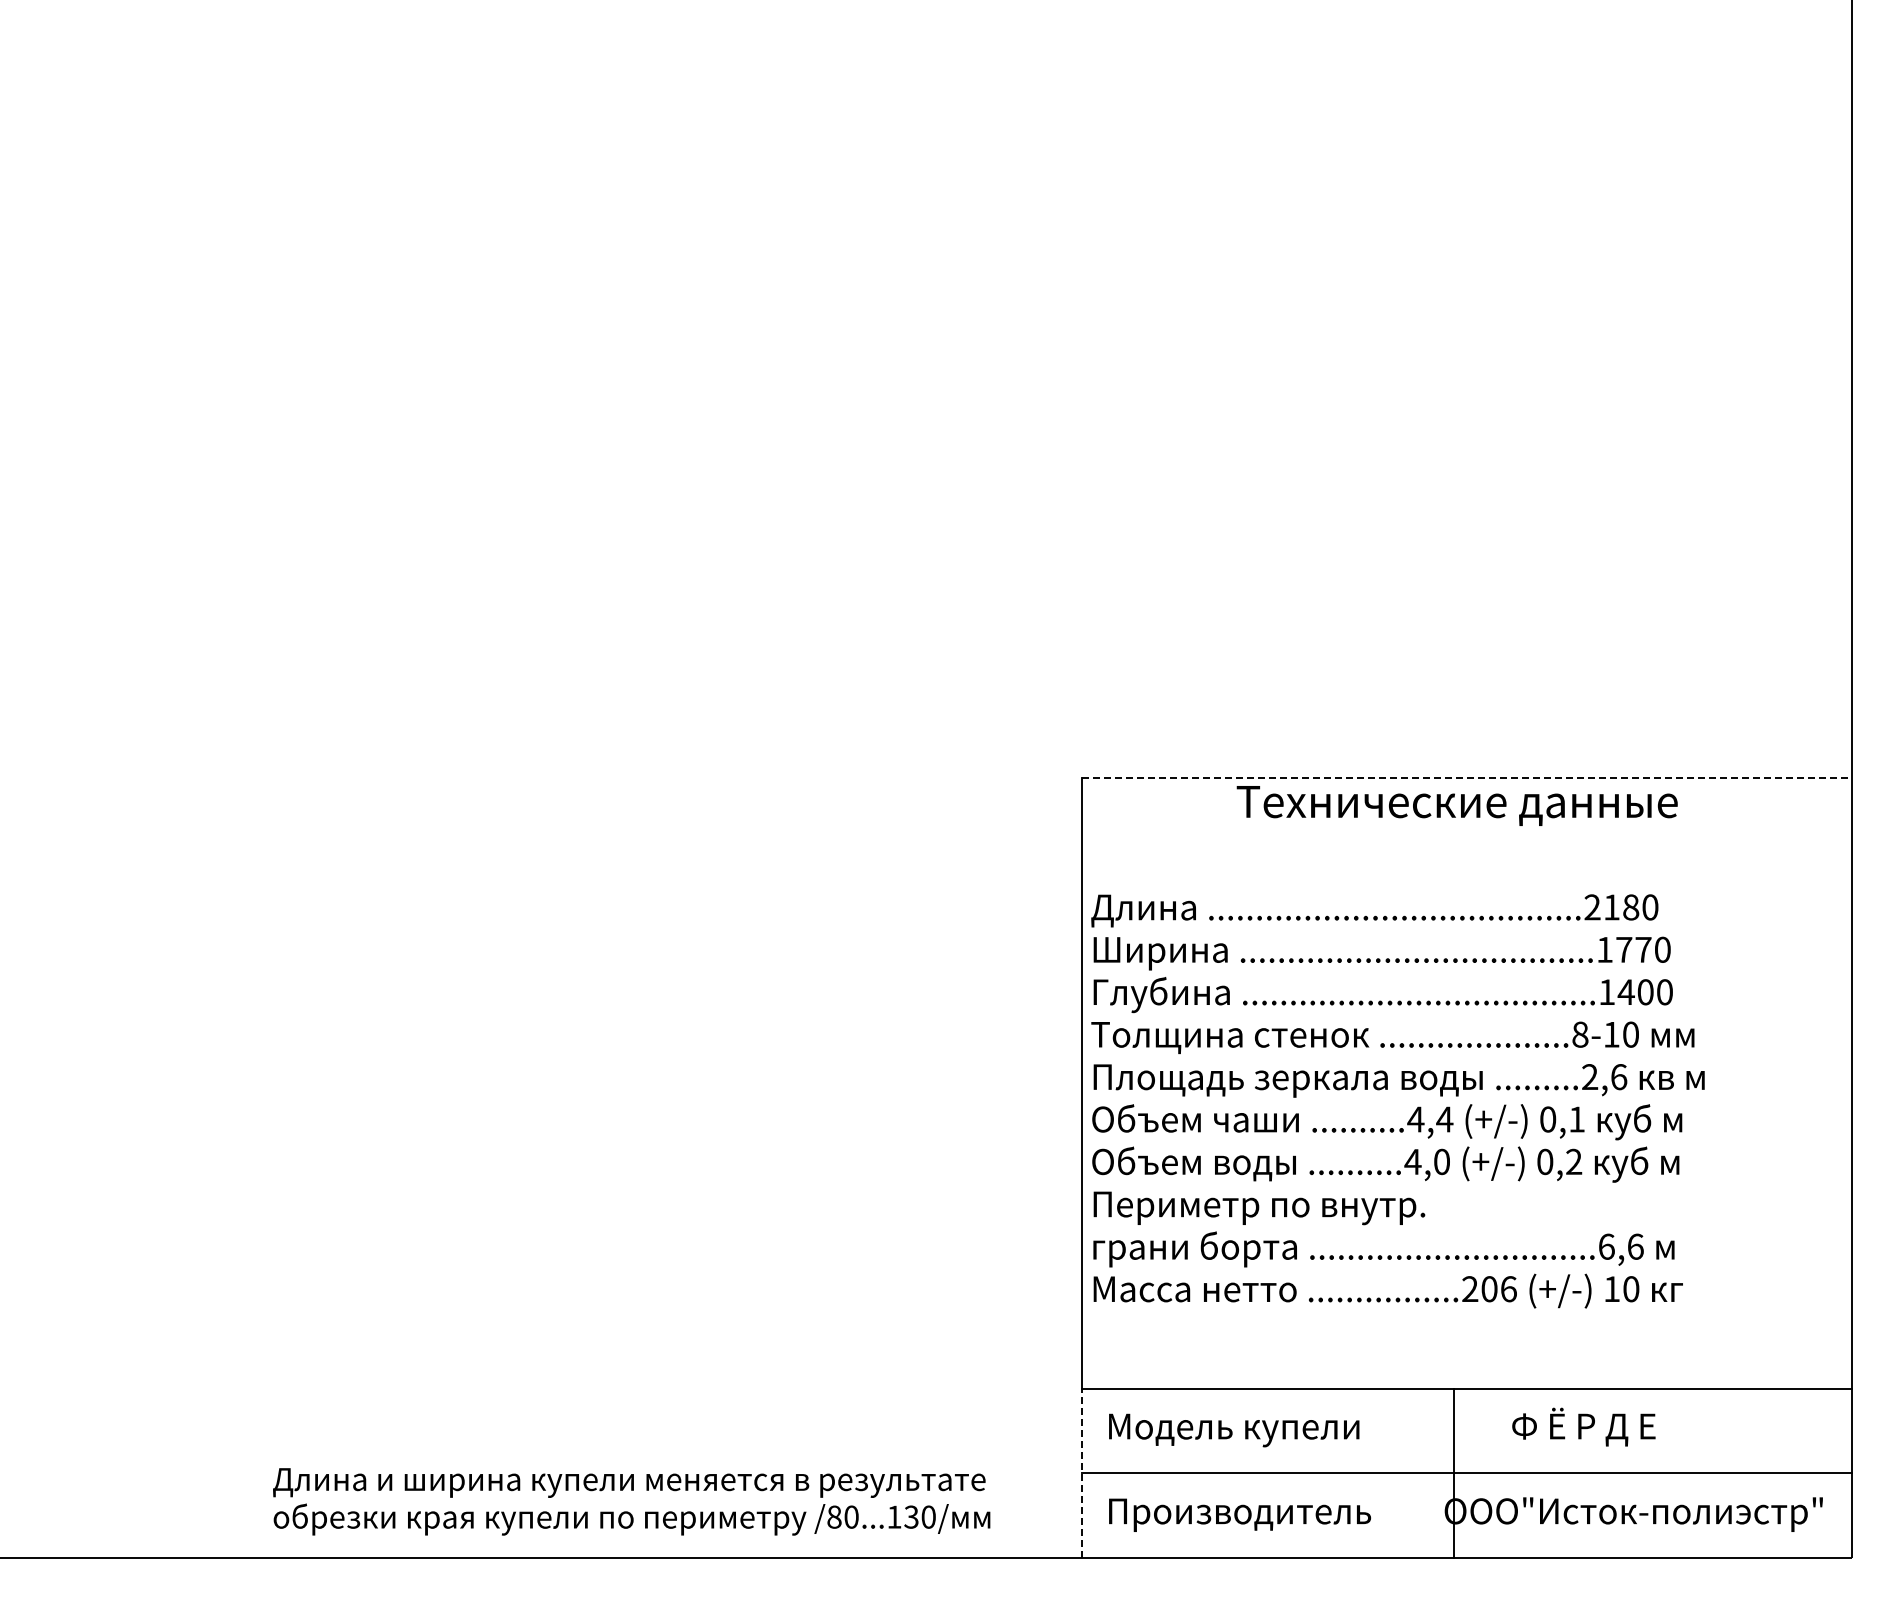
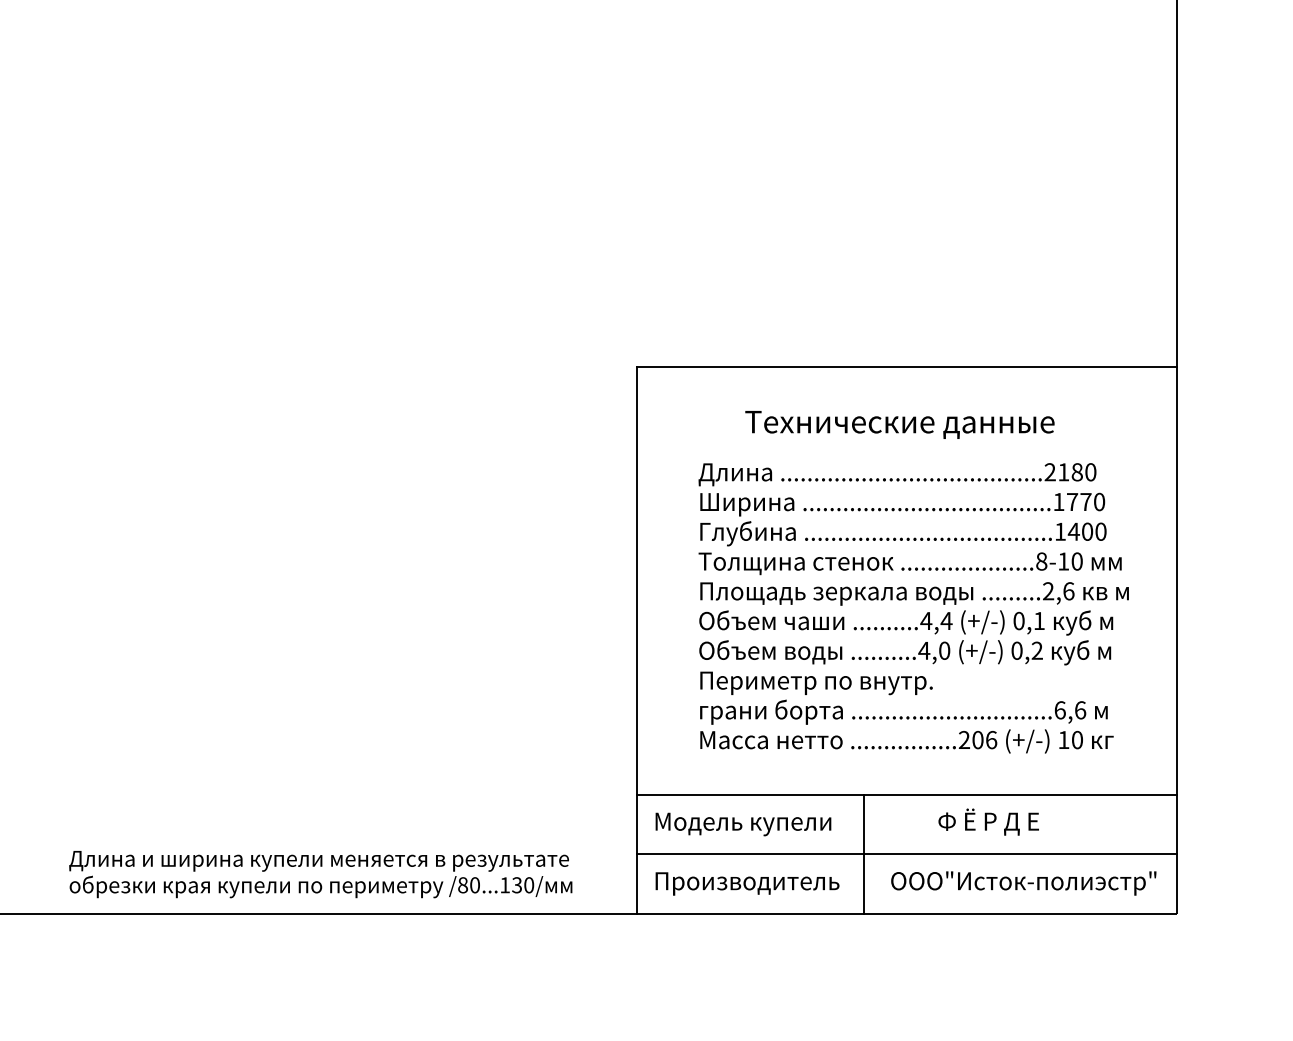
line: (1467, 778) -> (907, 367), dashed -> solid
text: (1456, 805) -> (899, 424), moved
text: (1397, 1101) -> (913, 608), moved
line: (1081, 1473) -> (636, 854), dashed -> solid
line: (1454, 1473) -> (863, 854), moved

